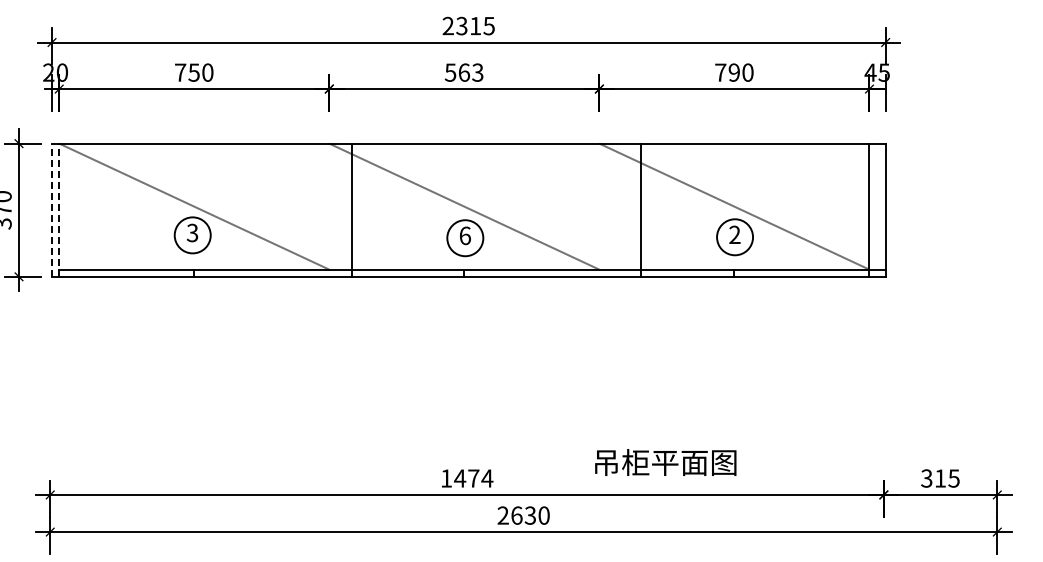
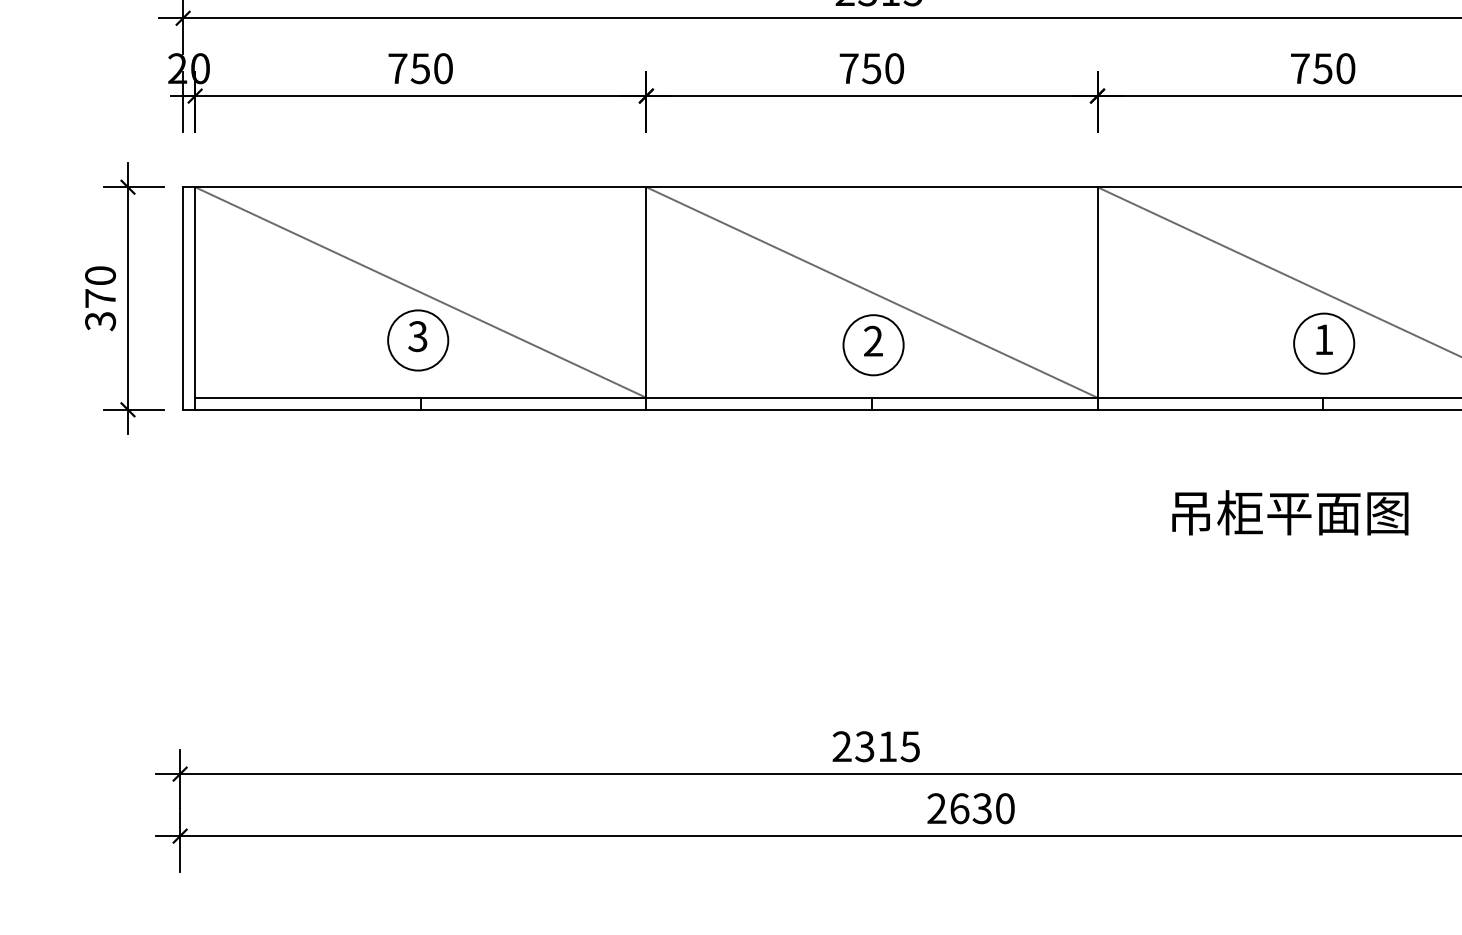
text: (463, 72) -> (870, 68), 563 -> 750
text: (733, 72) -> (1321, 68), 790 -> 750
line: (352, 209) -> (646, 297), moved
line: (641, 209) -> (1097, 297), moved
line: (52, 210) -> (183, 298), dashed -> solid
line: (59, 210) -> (195, 298), dashed -> solid
text: (734, 234) -> (1323, 339), 2 -> 1
text: (464, 235) -> (872, 340), 6 -> 2
text: (665, 462) -> (1289, 512), moved
text: (467, 478) -> (877, 746), 1474 -> 2315

